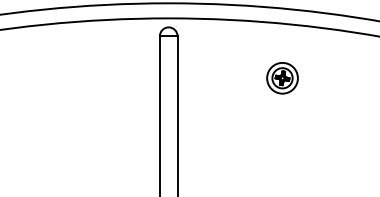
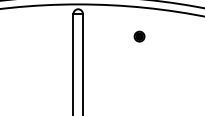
part: (282, 77) -> (139, 36), size x0.6

